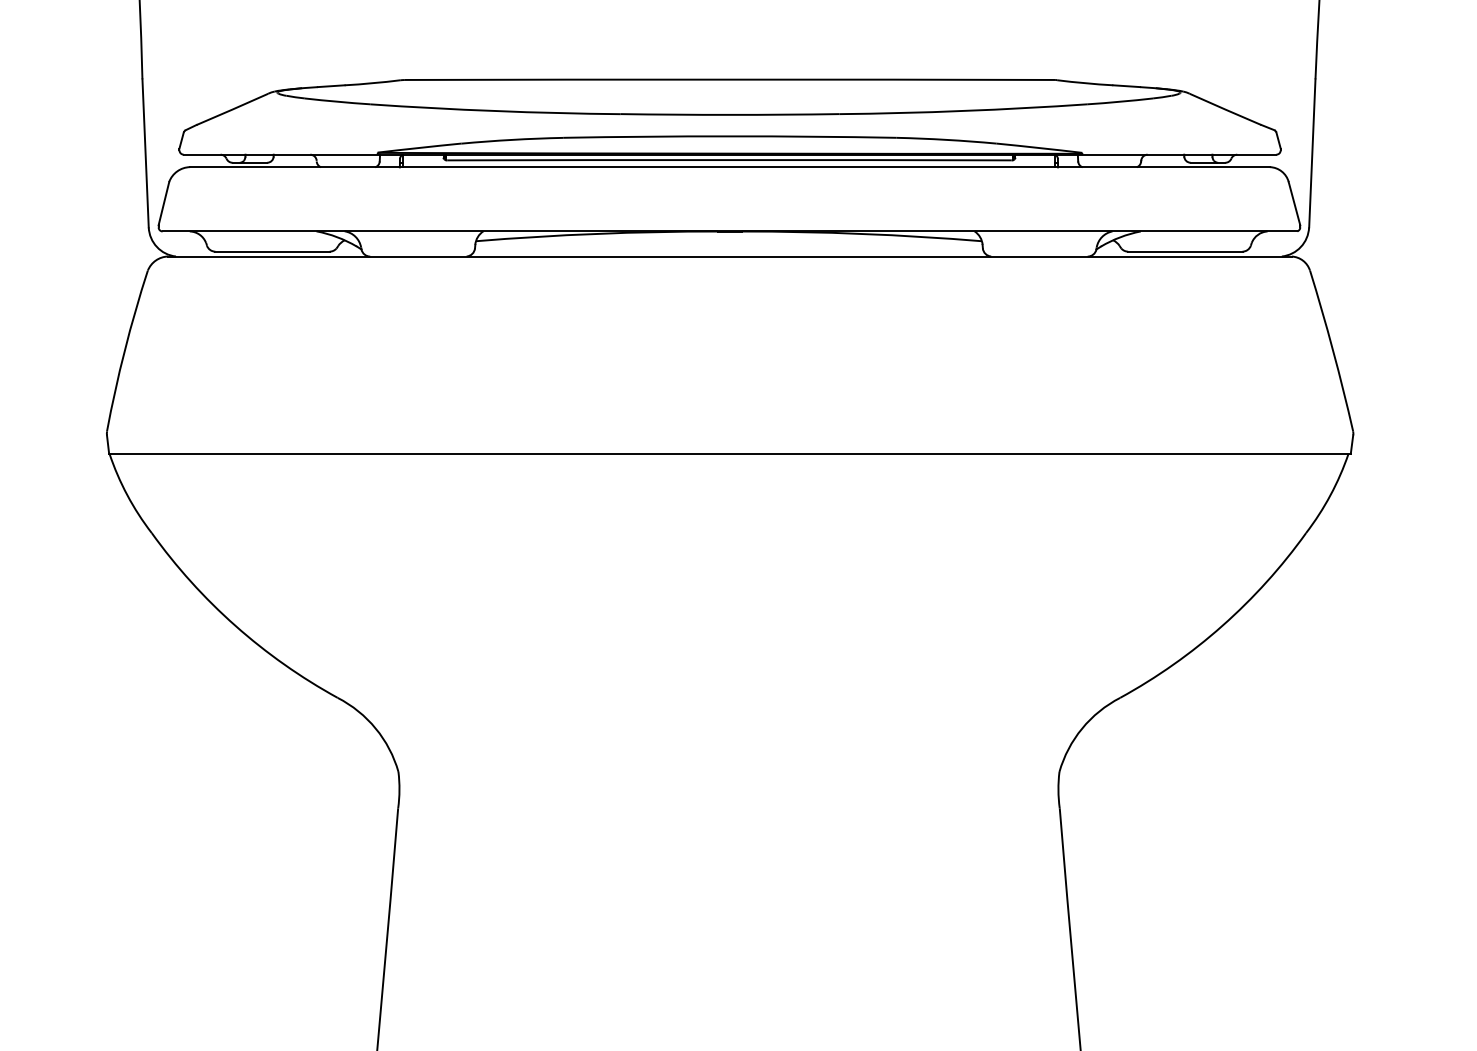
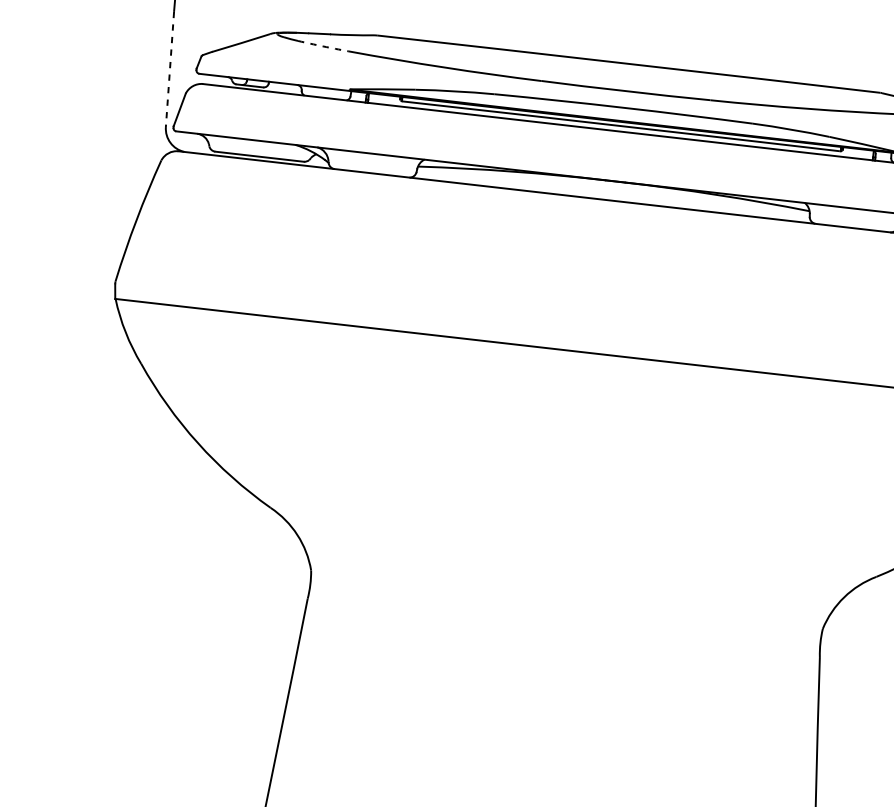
arc: (337, 101) -> (323, 46), solid -> dashed
line: (145, 153) -> (169, 69), solid -> dashed

